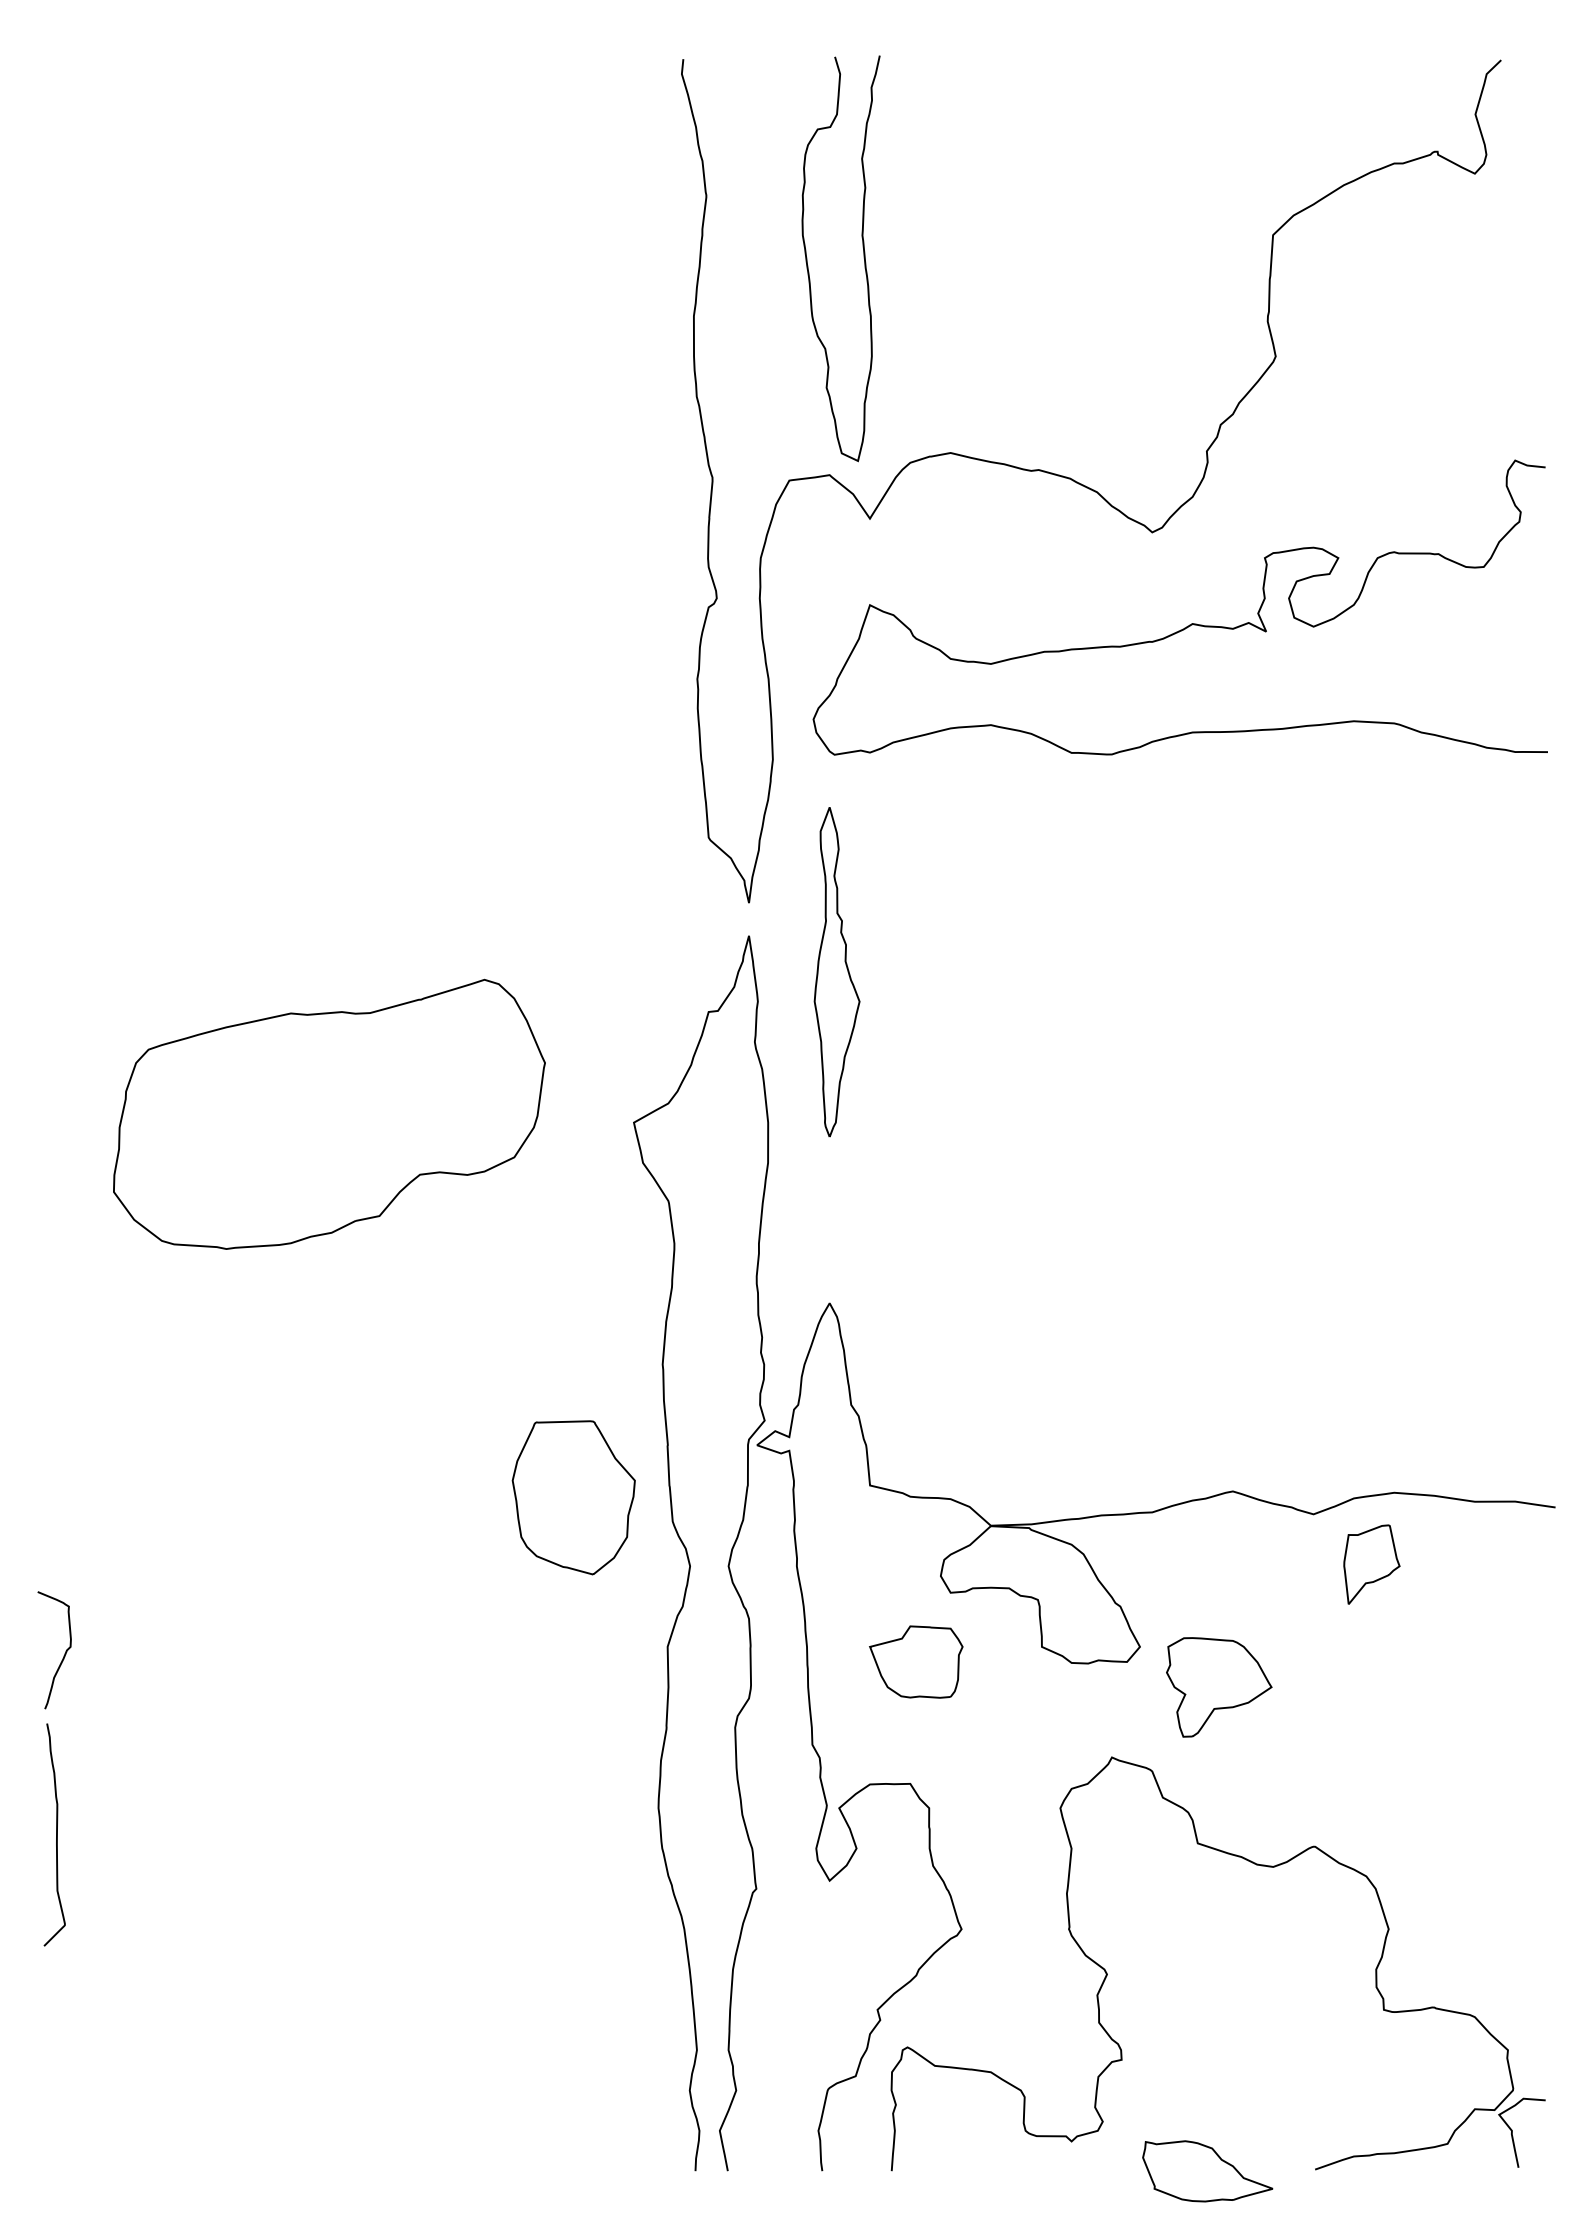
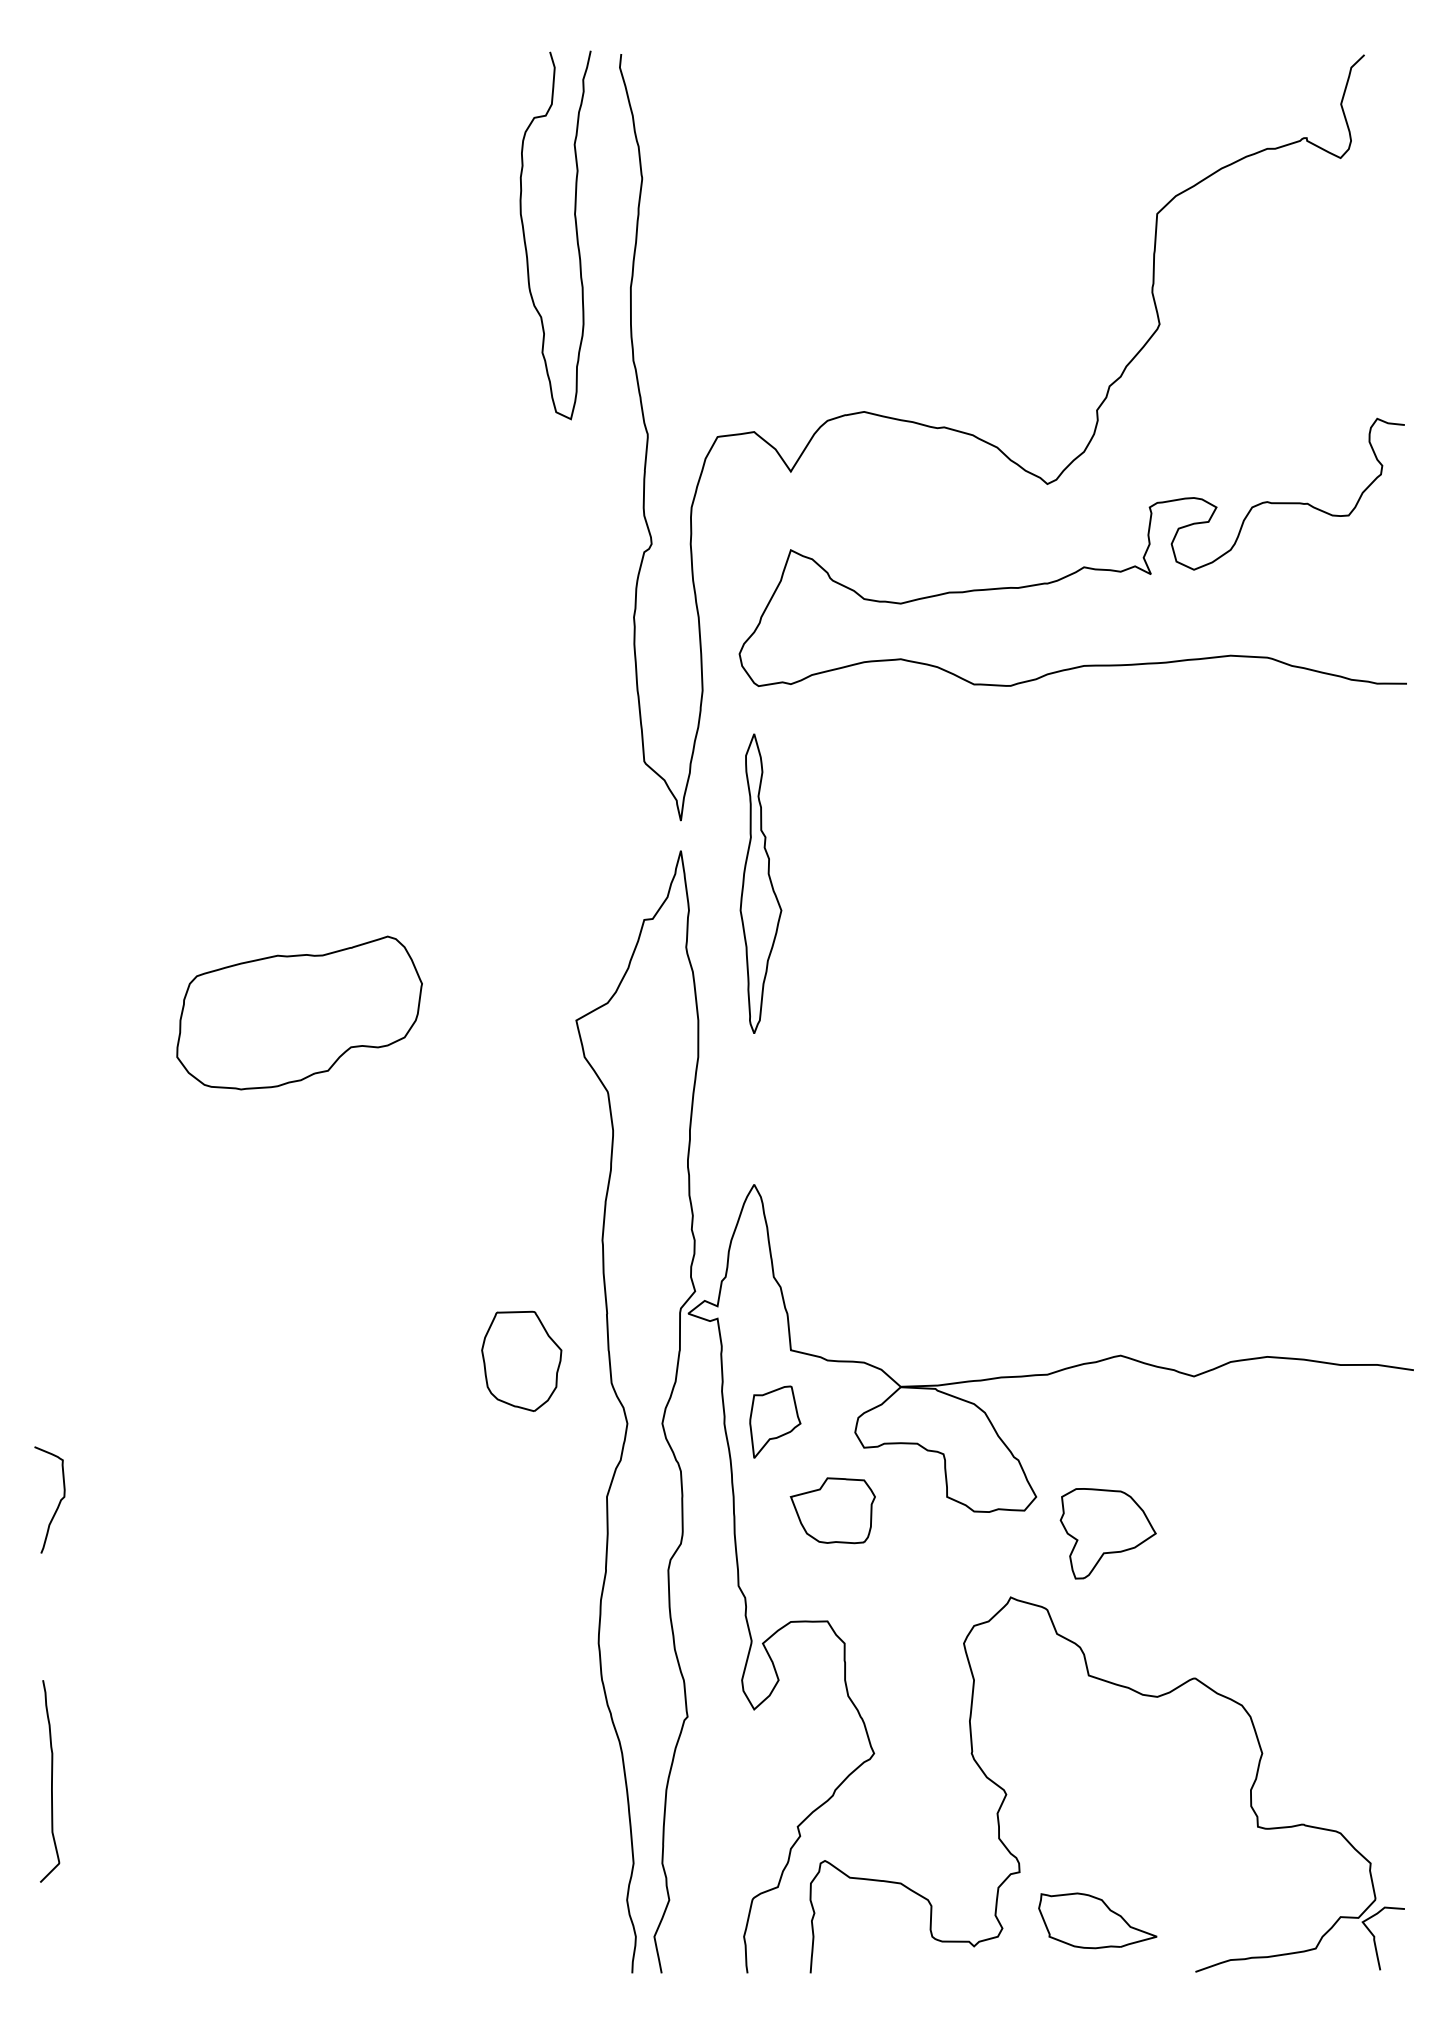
curve: (863, 258) -> (575, 235), moved
part: (329, 1114) -> (299, 1013), size x0.62
part: (573, 1497) -> (521, 1361), size x0.71
part: (1371, 1564) -> (774, 1422), moved
curve: (56, 1834) -> (51, 1781), moved
part: (1207, 2171) -> (1097, 1920), moved

